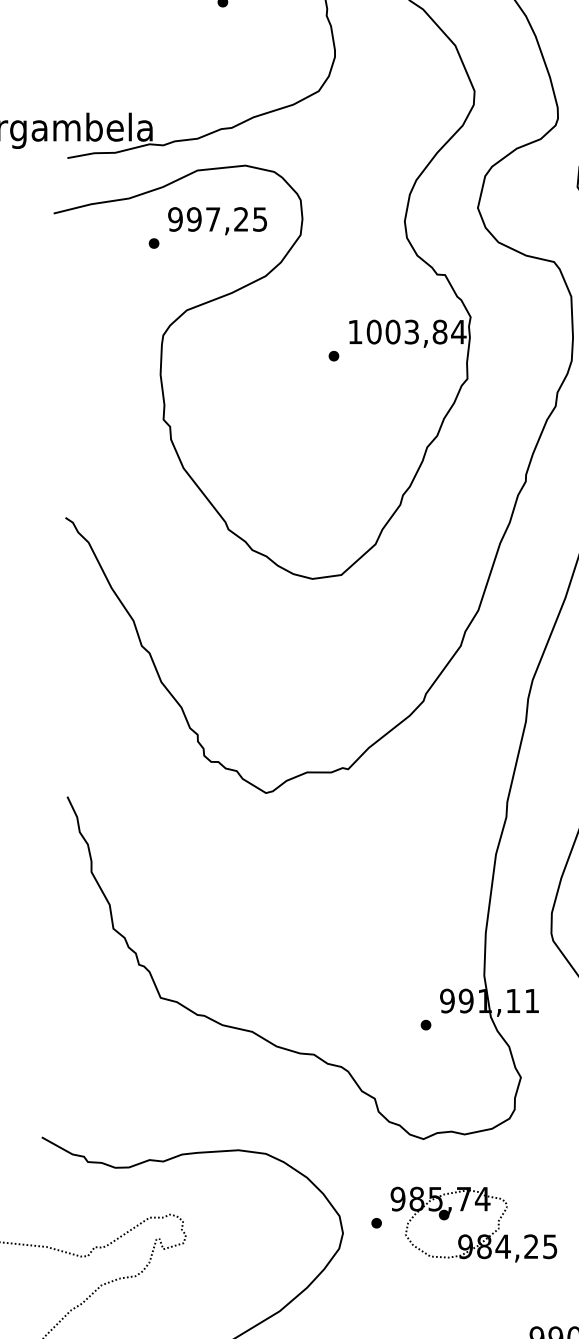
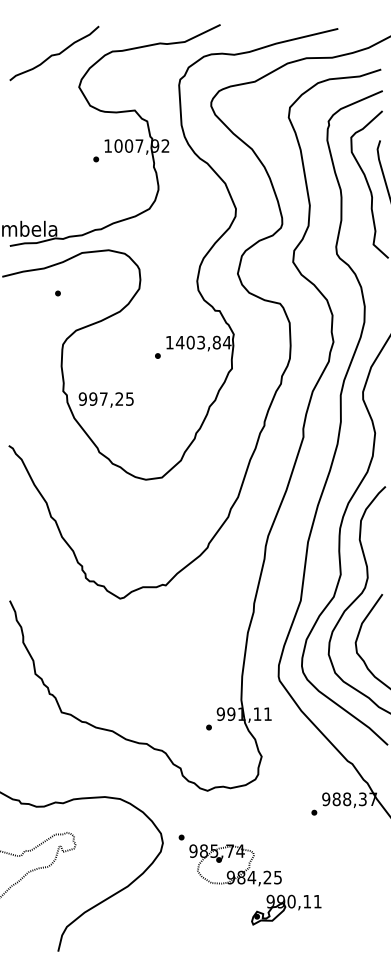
text: (216, 220) -> (105, 399), moved
text: (372, 331) -> (179, 342), 1003,84 -> 1403,84
part: (470, 1235) -> (233, 871), moved

